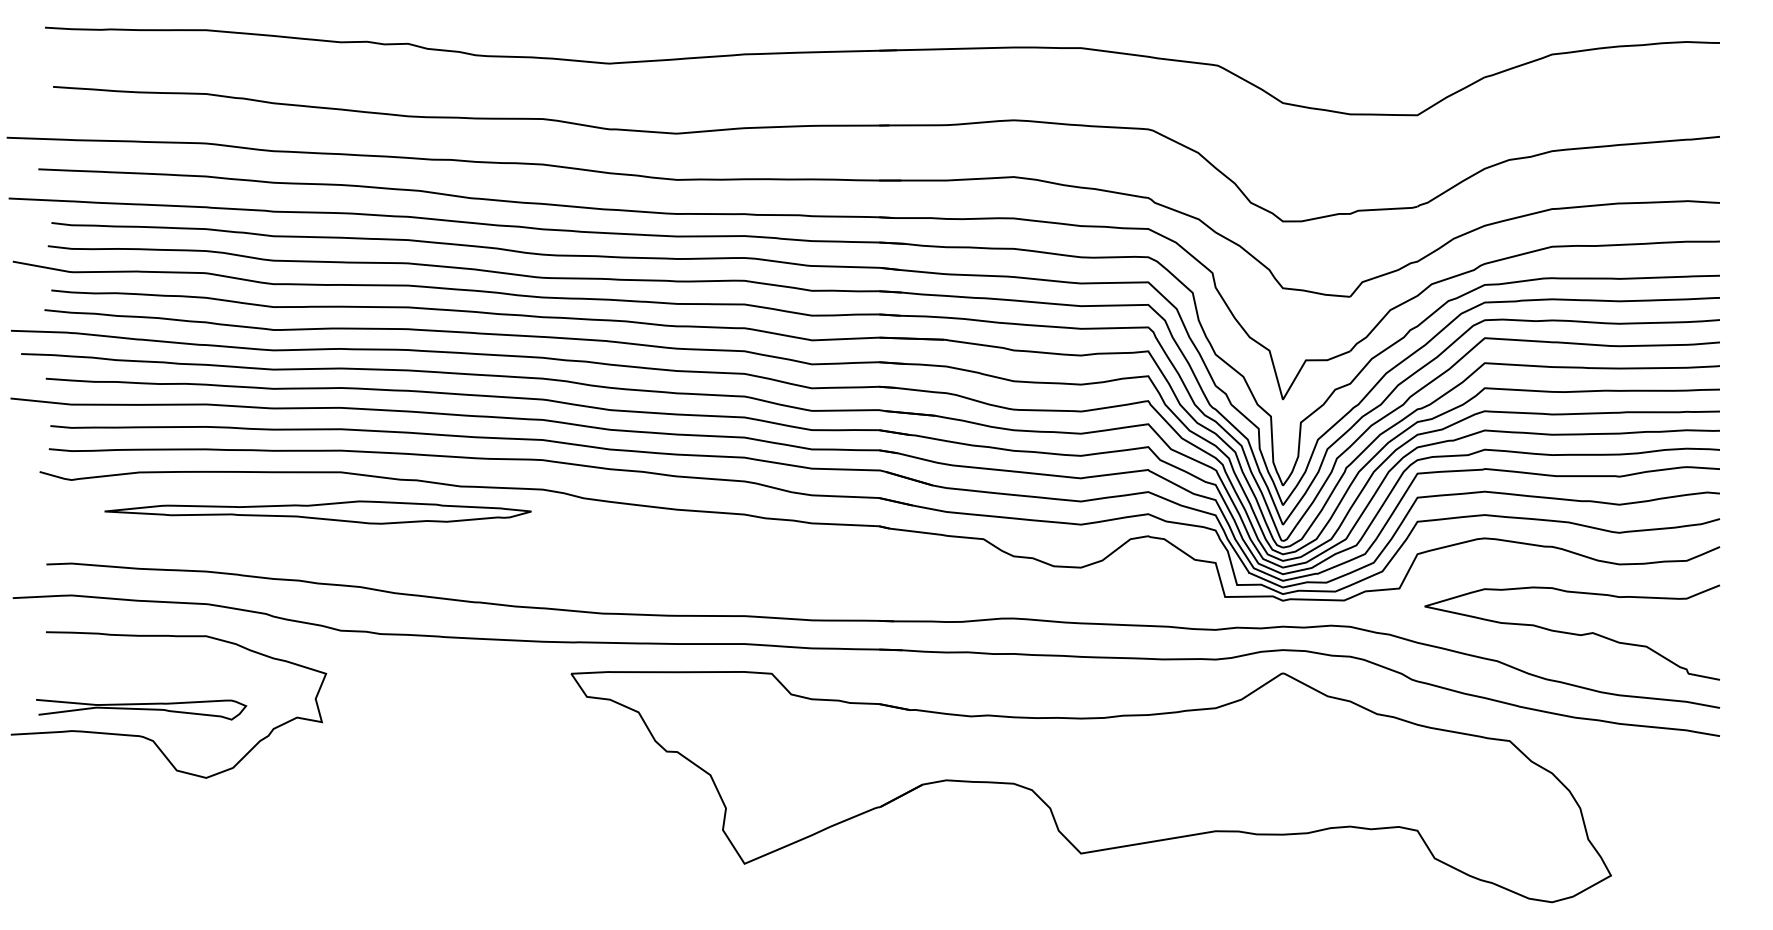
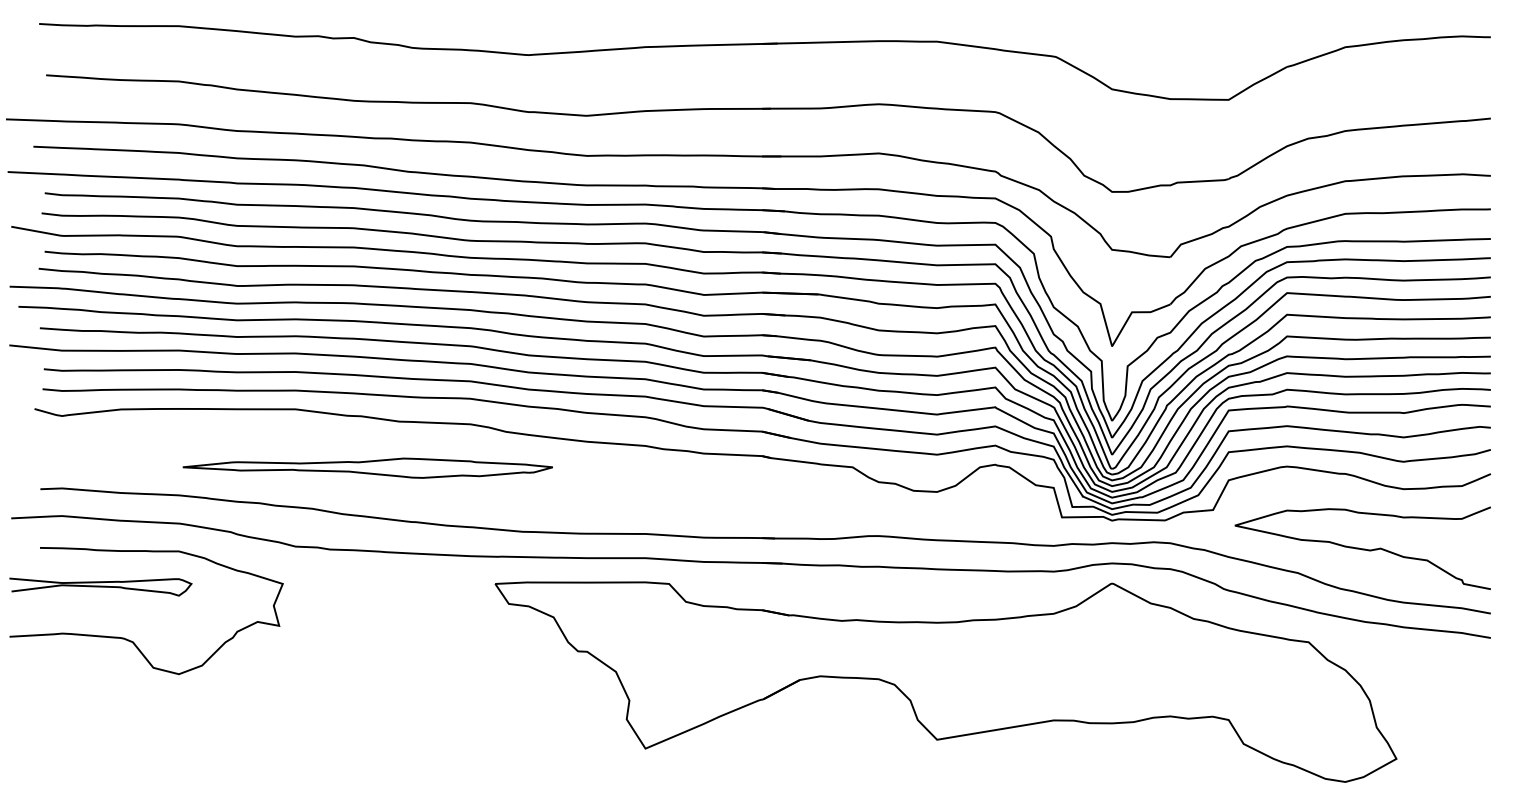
part: (317, 511) -> (367, 467), moved
curve: (141, 709) -> (100, 586), moved

